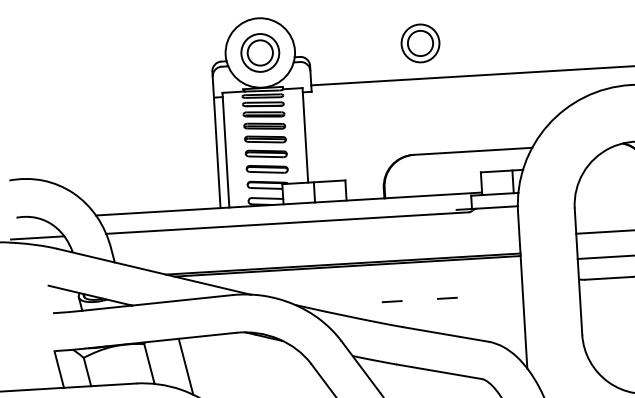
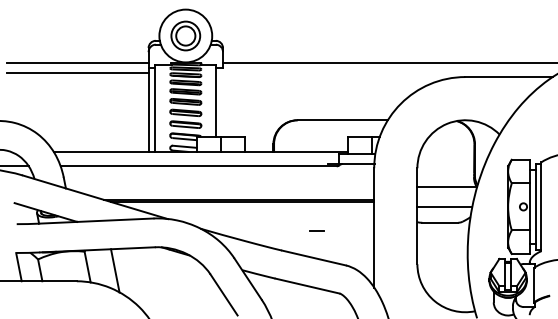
part: (420, 42) -> (307, 35), removed
line: (120, 96) -> (77, 62), added
line: (120, 109) -> (77, 72), added
line: (391, 301) -> (274, 230), removed

